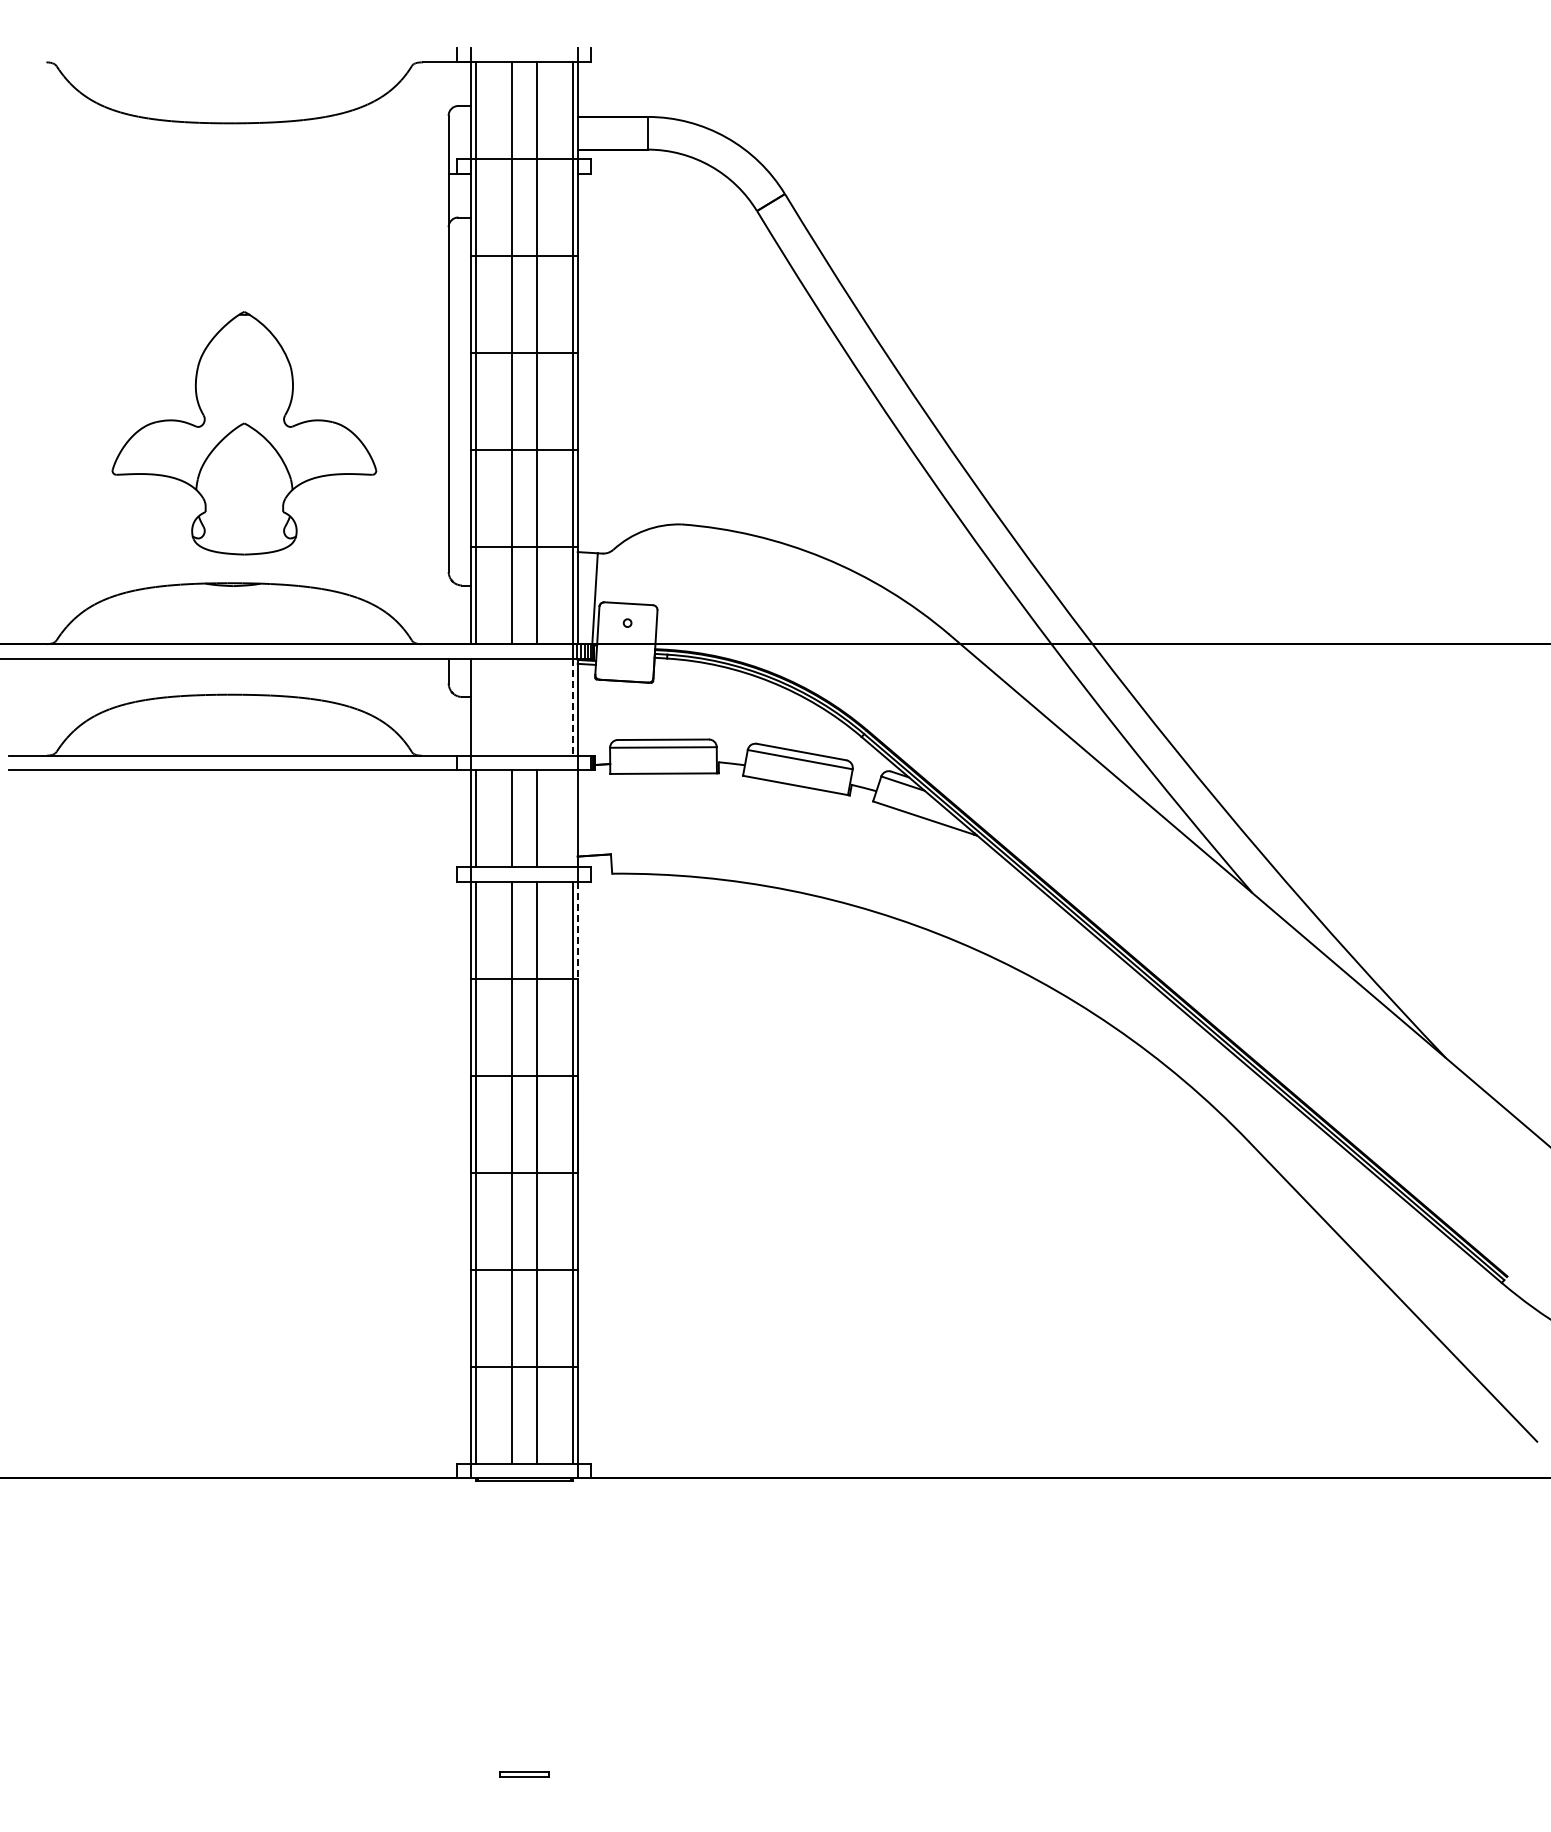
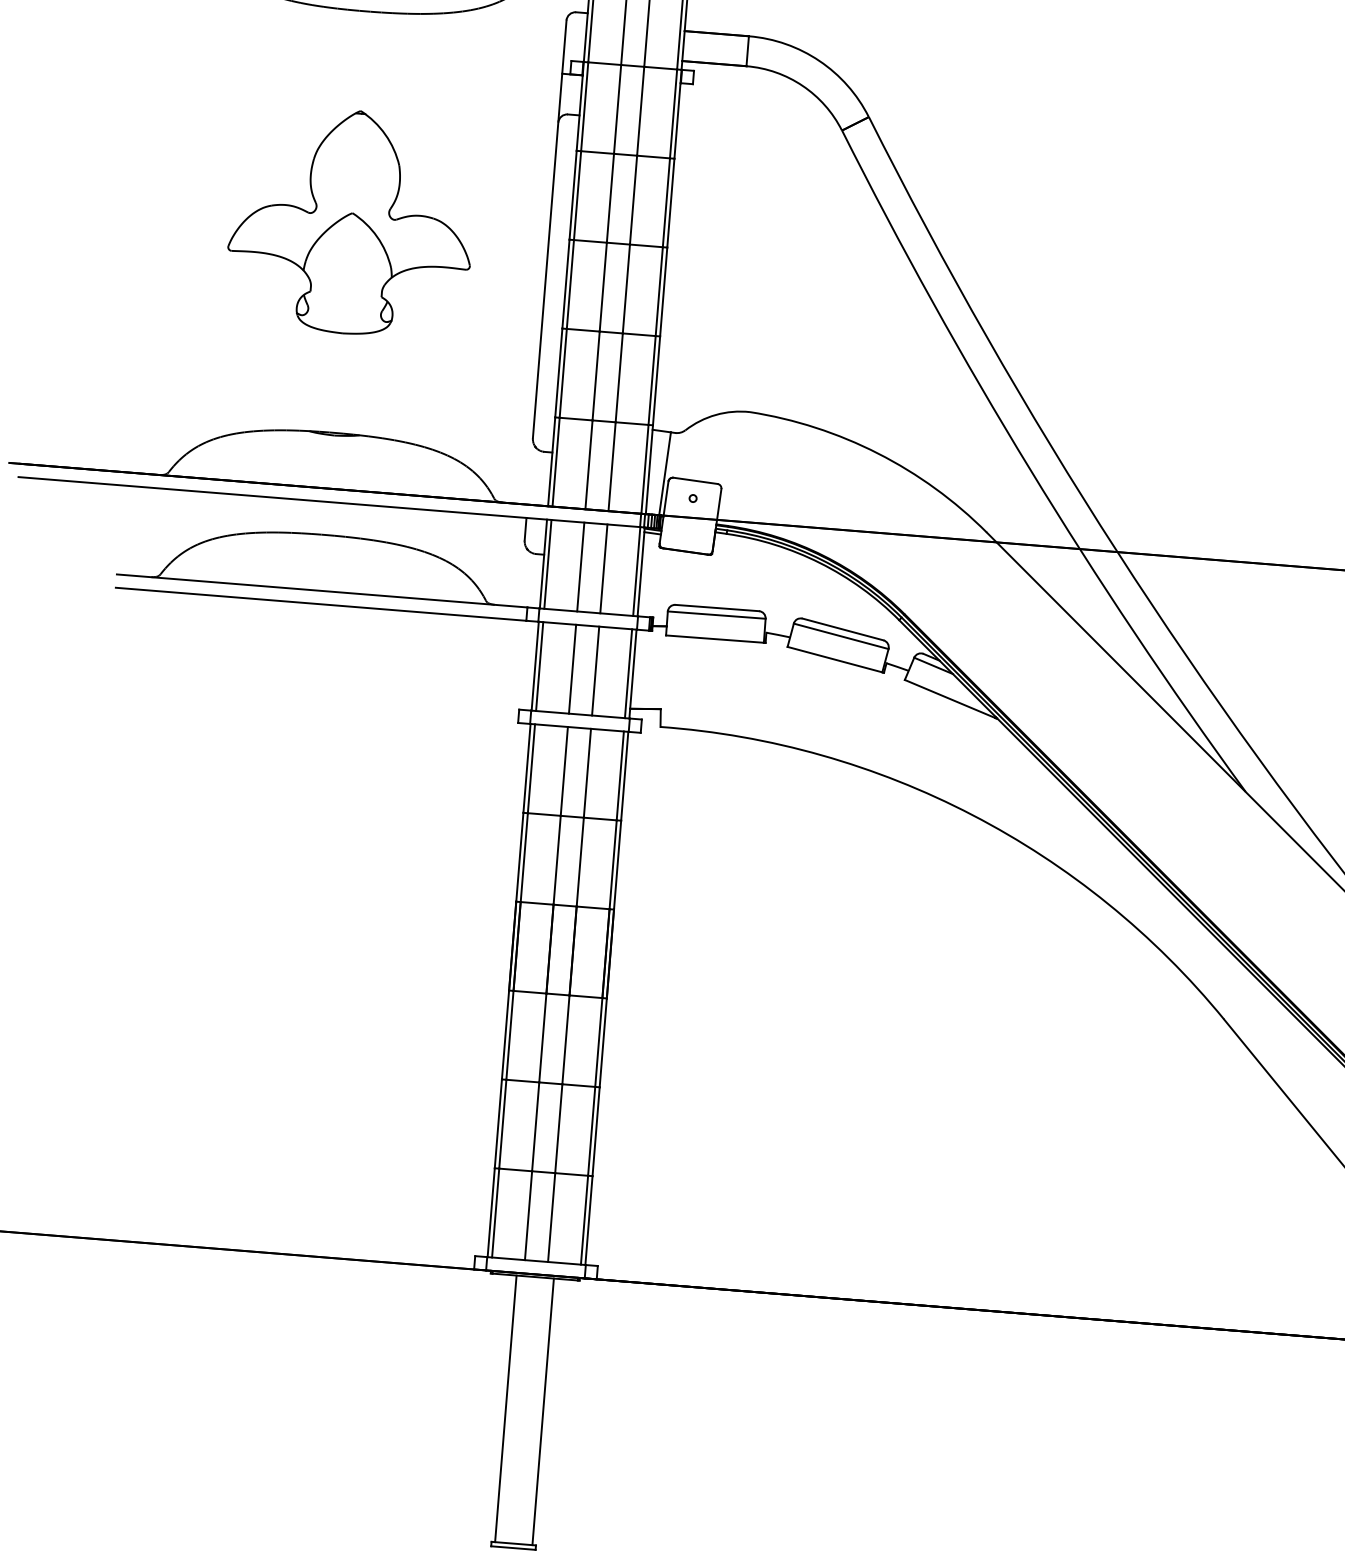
part: (244, 433) -> (351, 222), moved
line: (475, 706) -> (547, 563), added
line: (511, 706) -> (580, 566), added
line: (536, 706) -> (603, 568), added
line: (572, 707) -> (636, 571), dashed -> solid
line: (572, 818) -> (628, 673), added
line: (577, 930) -> (624, 776), dashed -> solid
line: (503, 1626) -> (505, 1408), added
line: (544, 1626) -> (542, 1411), added

